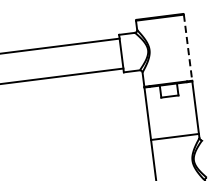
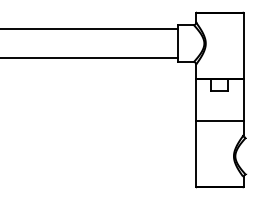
line: (188, 48) -> (243, 46), dashed -> solid
line: (174, 137) -> (219, 121), moved

